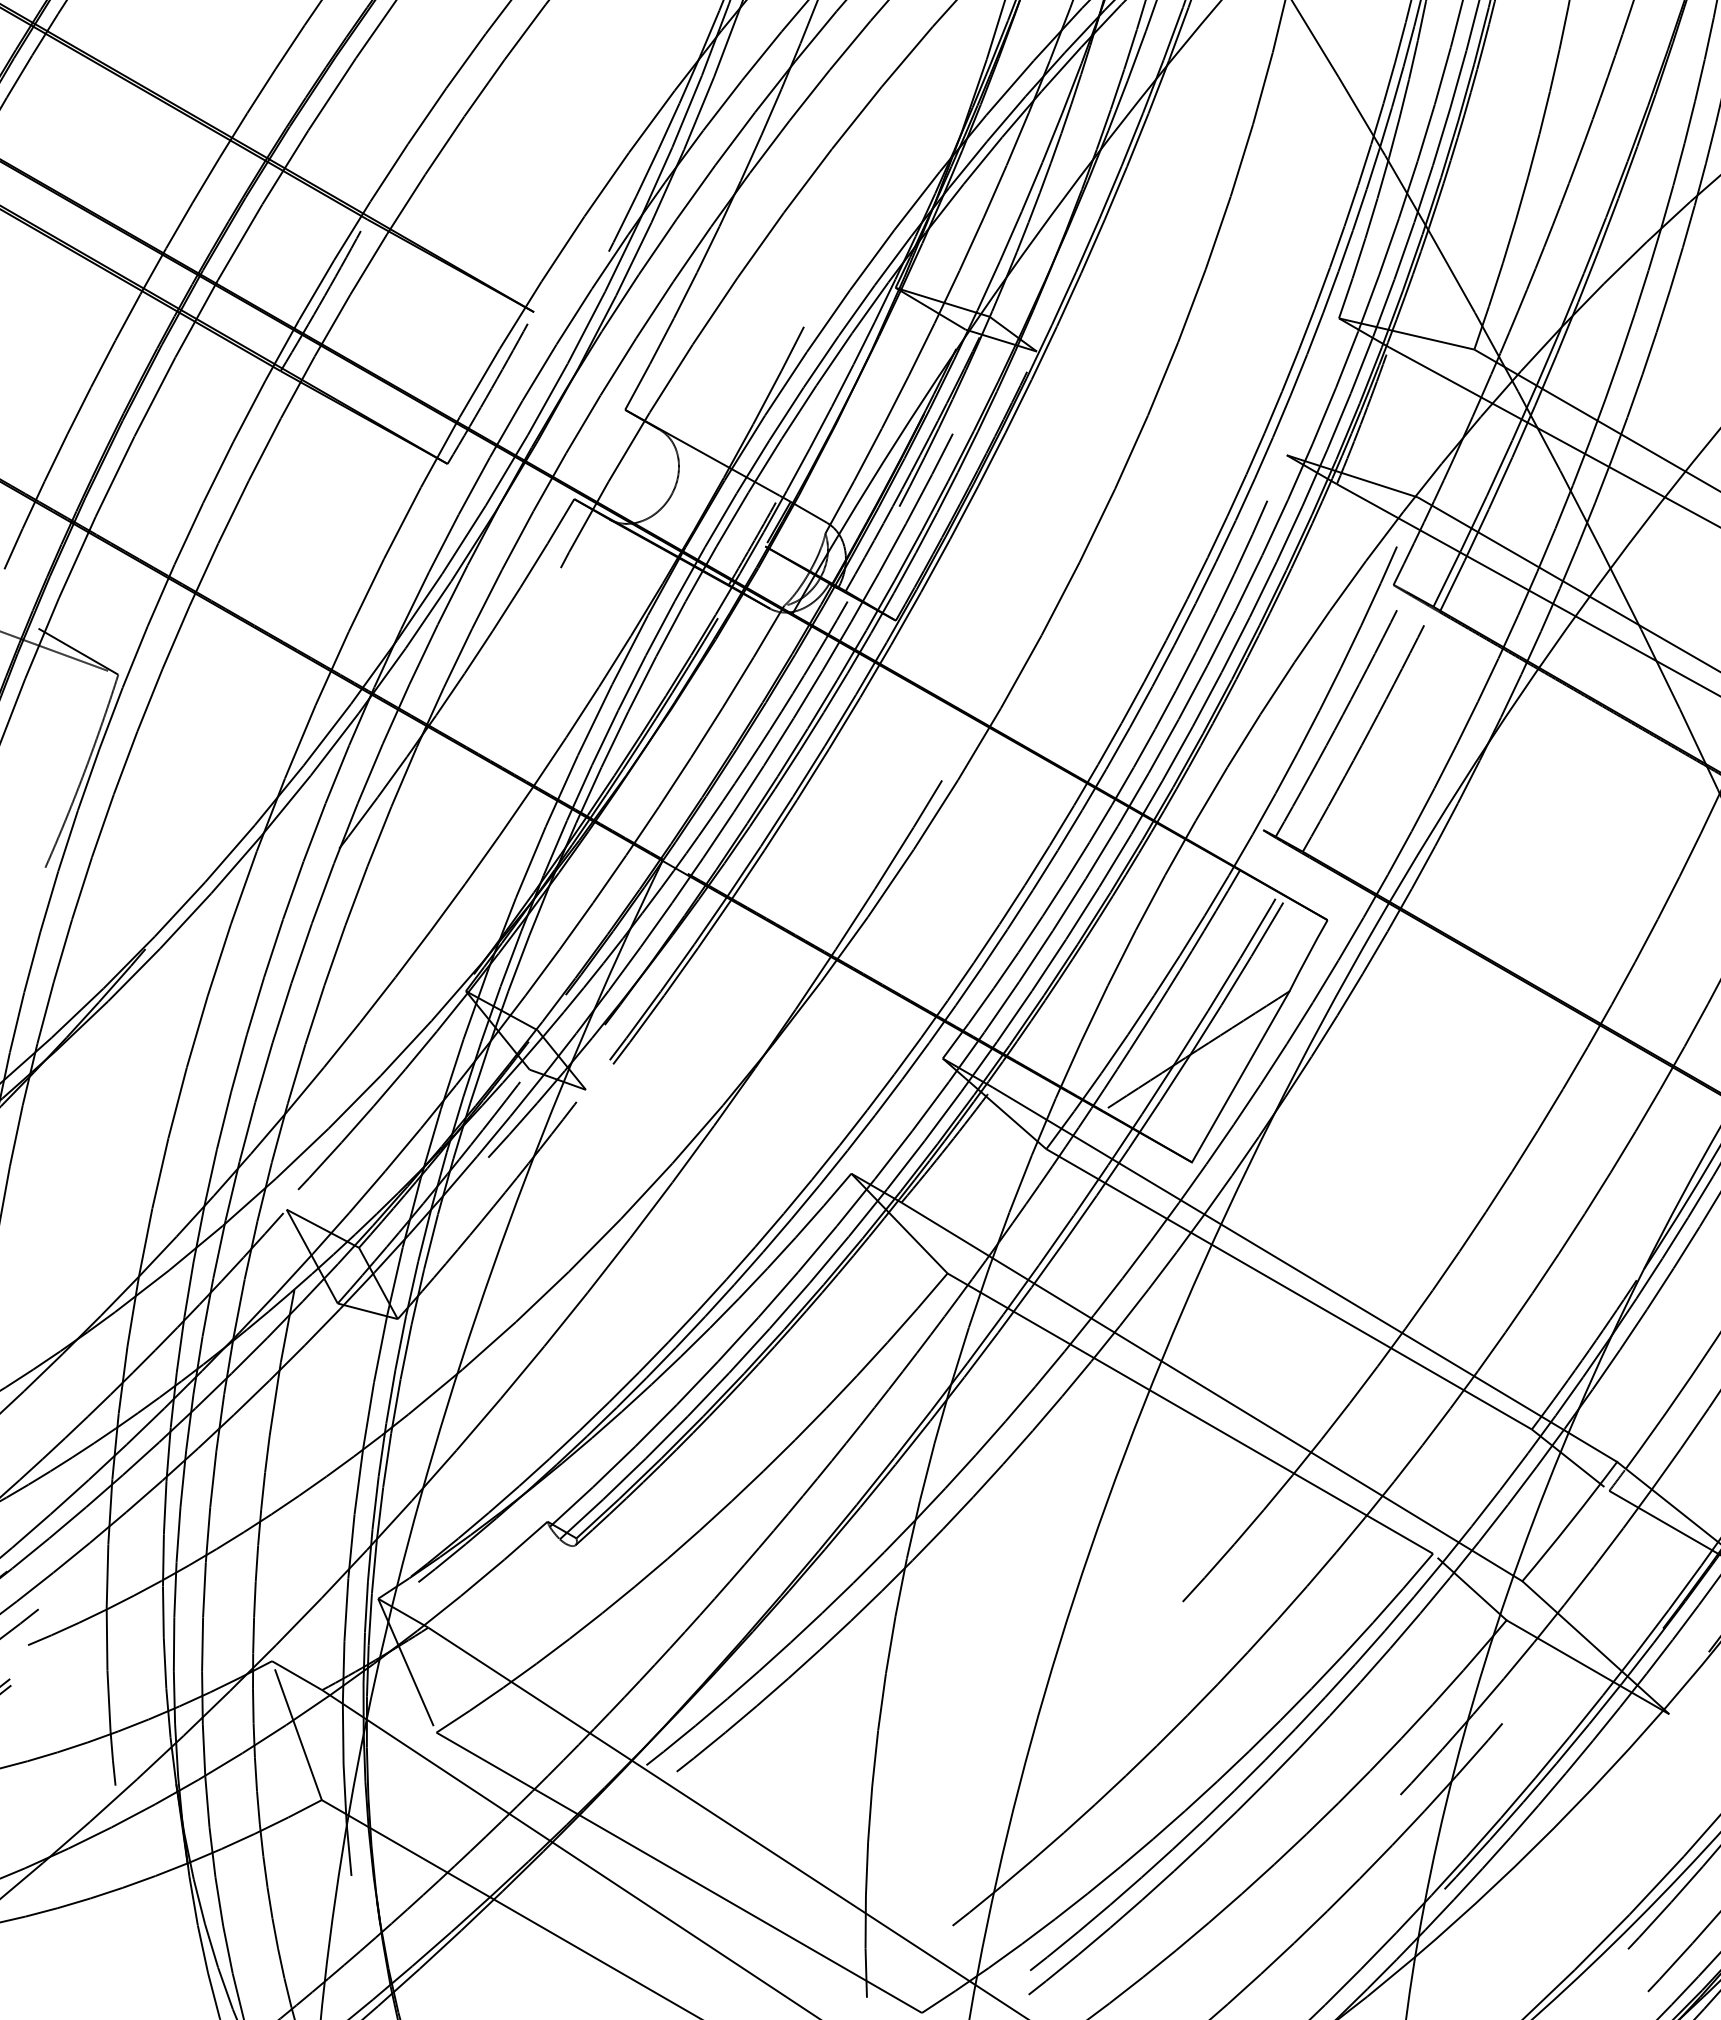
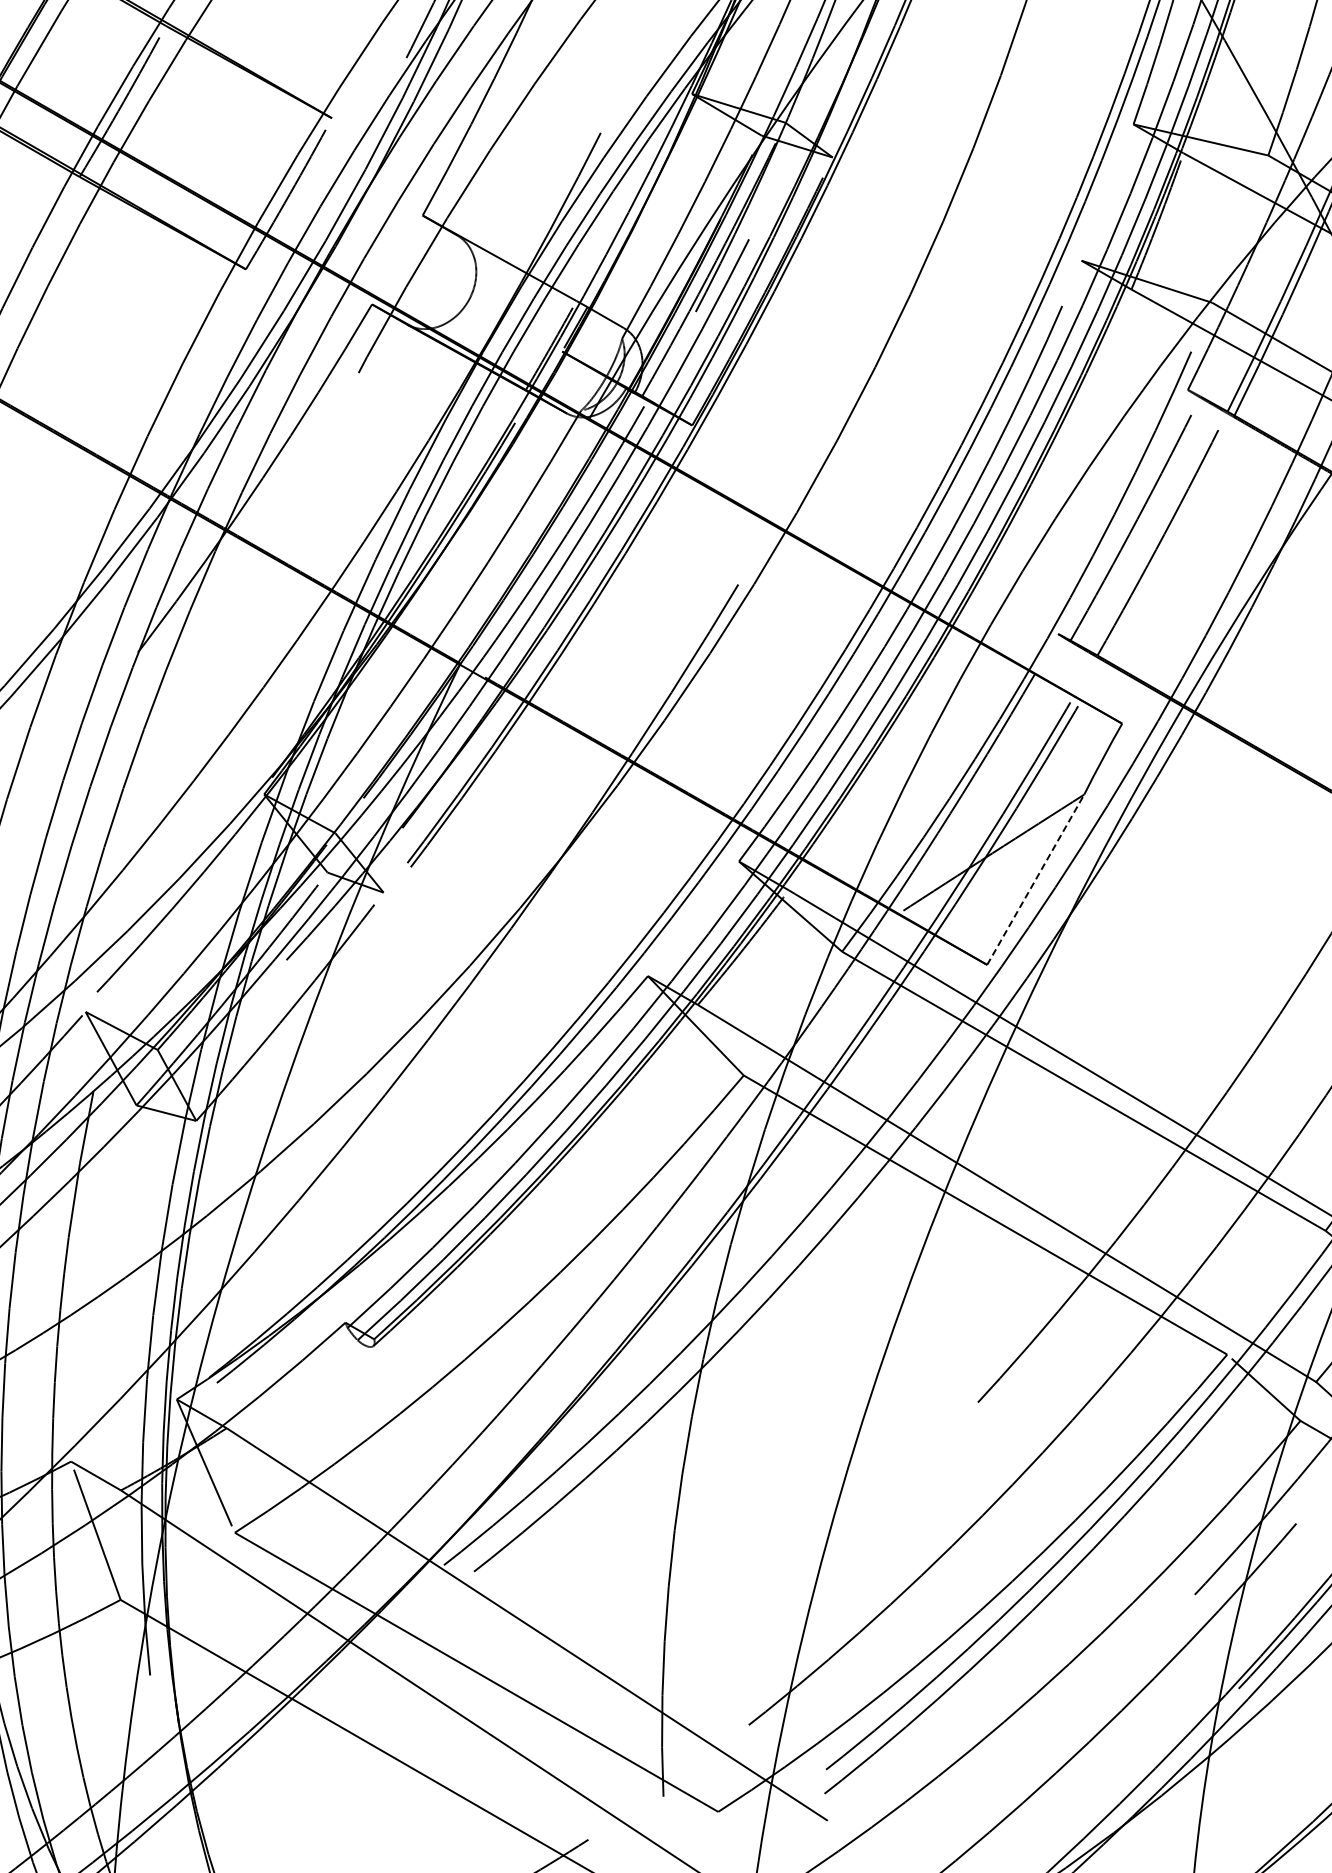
line: (1241, 1076) -> (1036, 879), solid -> dashed

